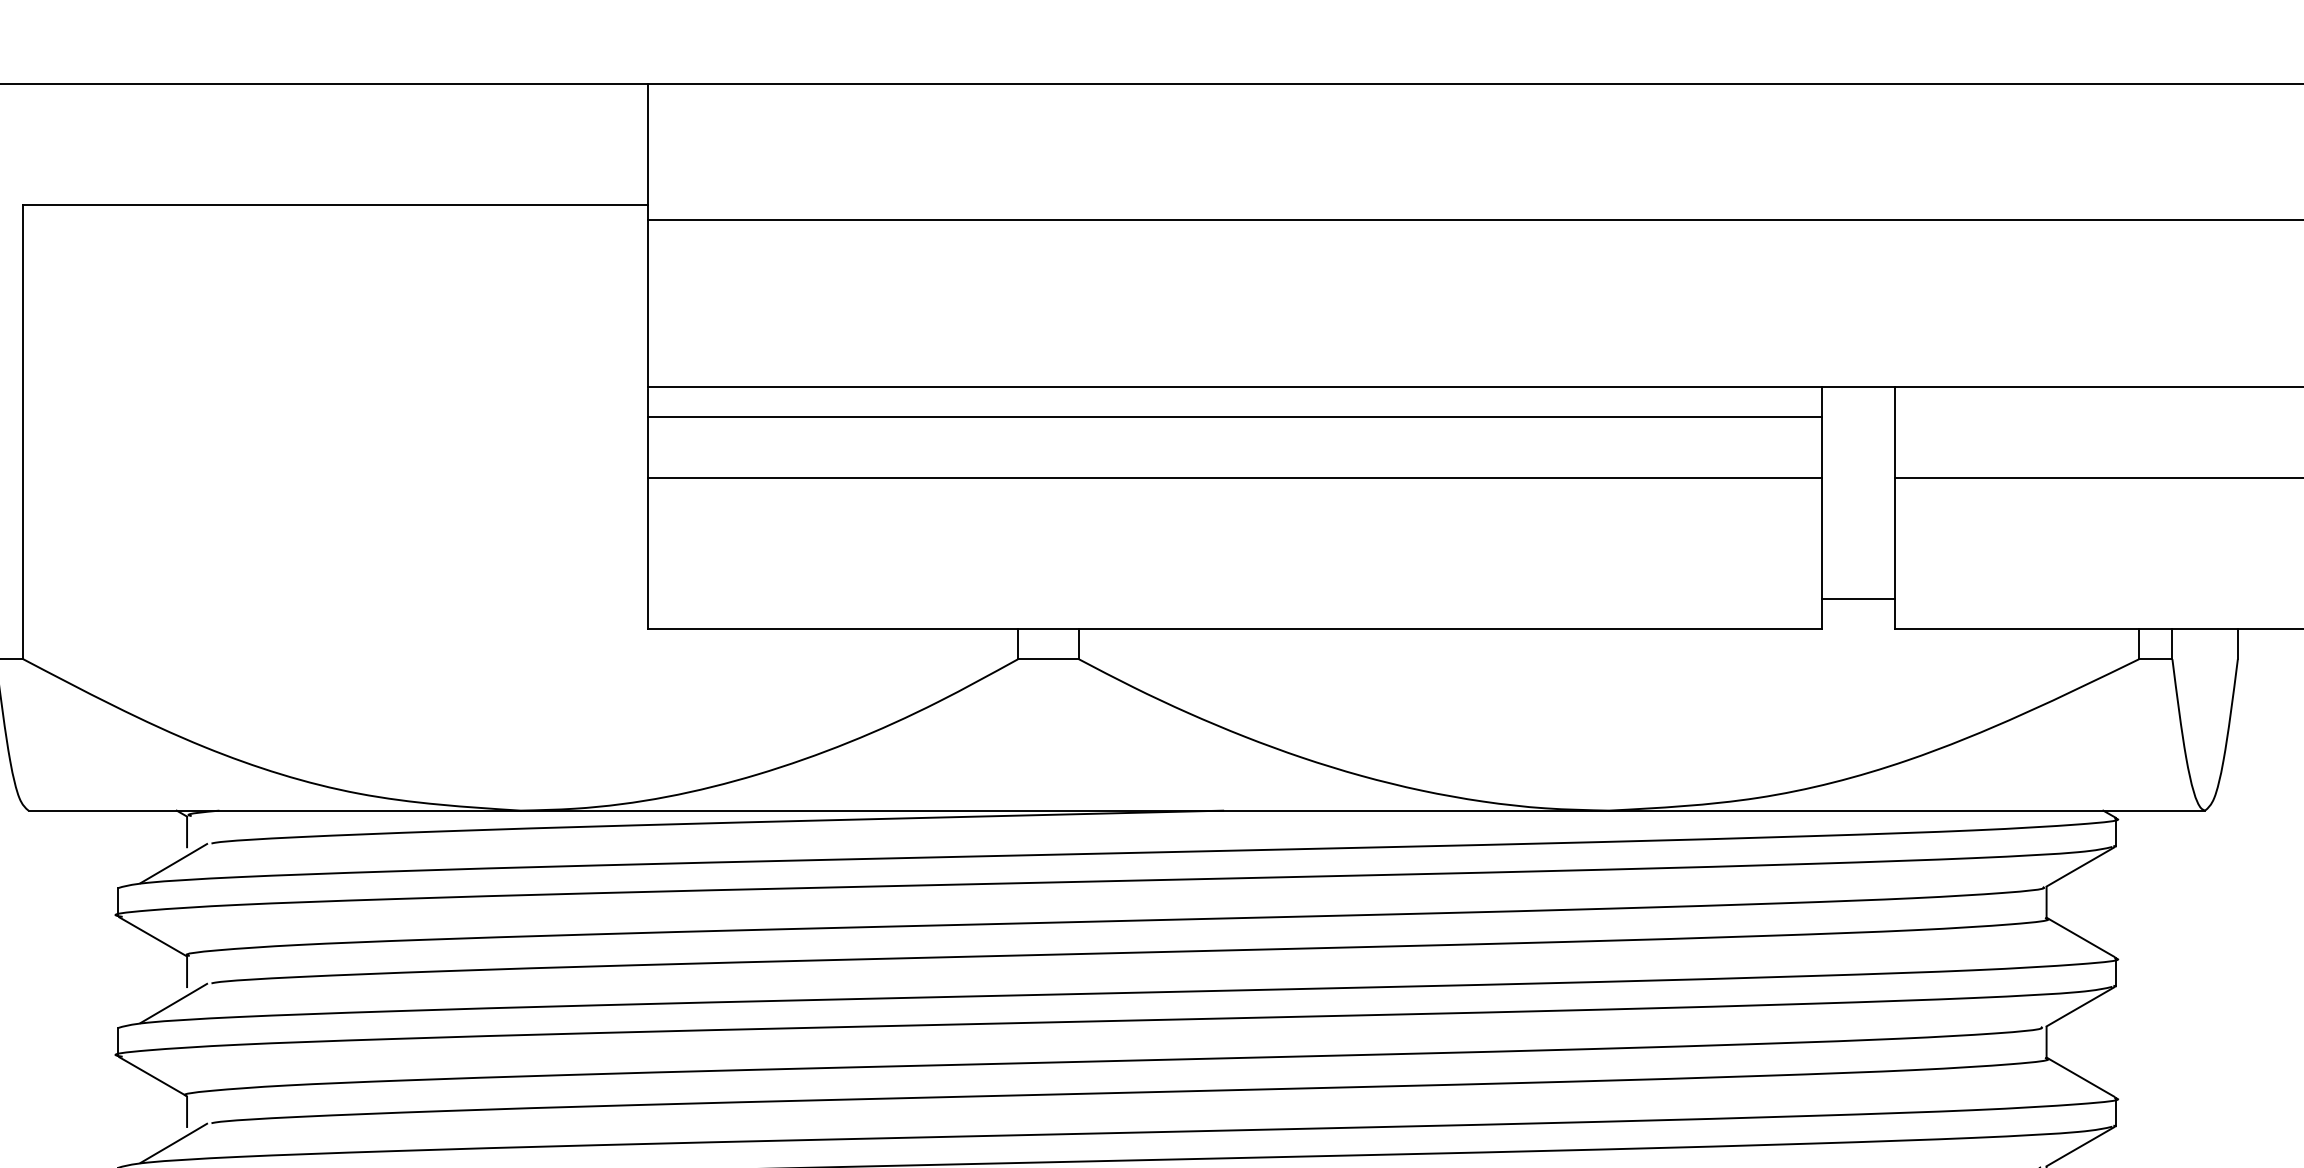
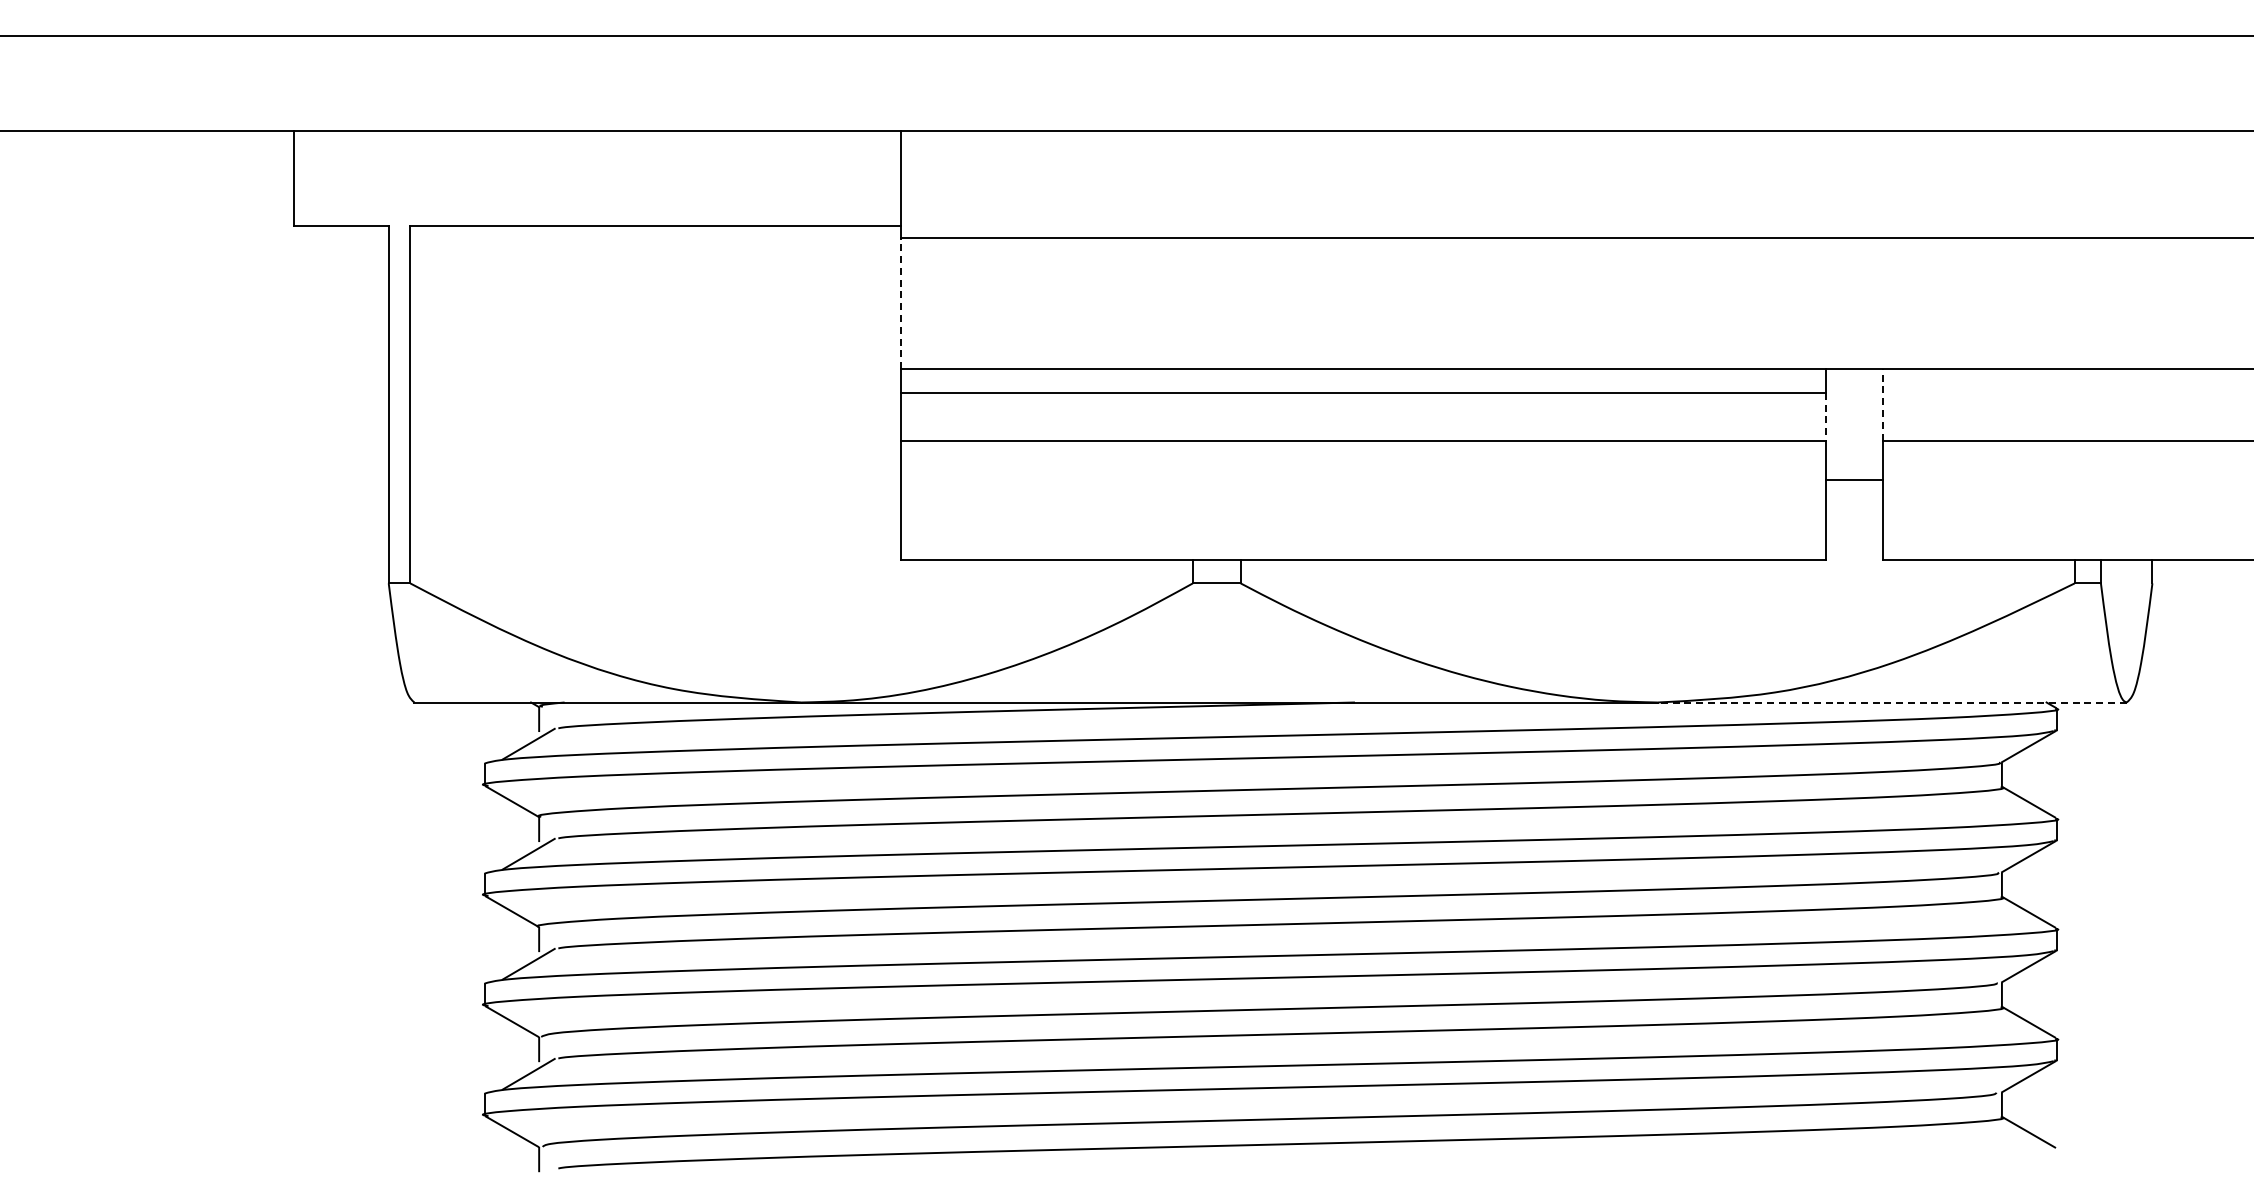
line: (647, 303) -> (901, 303), solid -> dashed
line: (1894, 431) -> (1882, 404), solid -> dashed
line: (1822, 447) -> (1825, 416), solid -> dashed
line: (1857, 598) -> (1853, 479), moved
line: (1906, 810) -> (1891, 702), solid -> dashed

